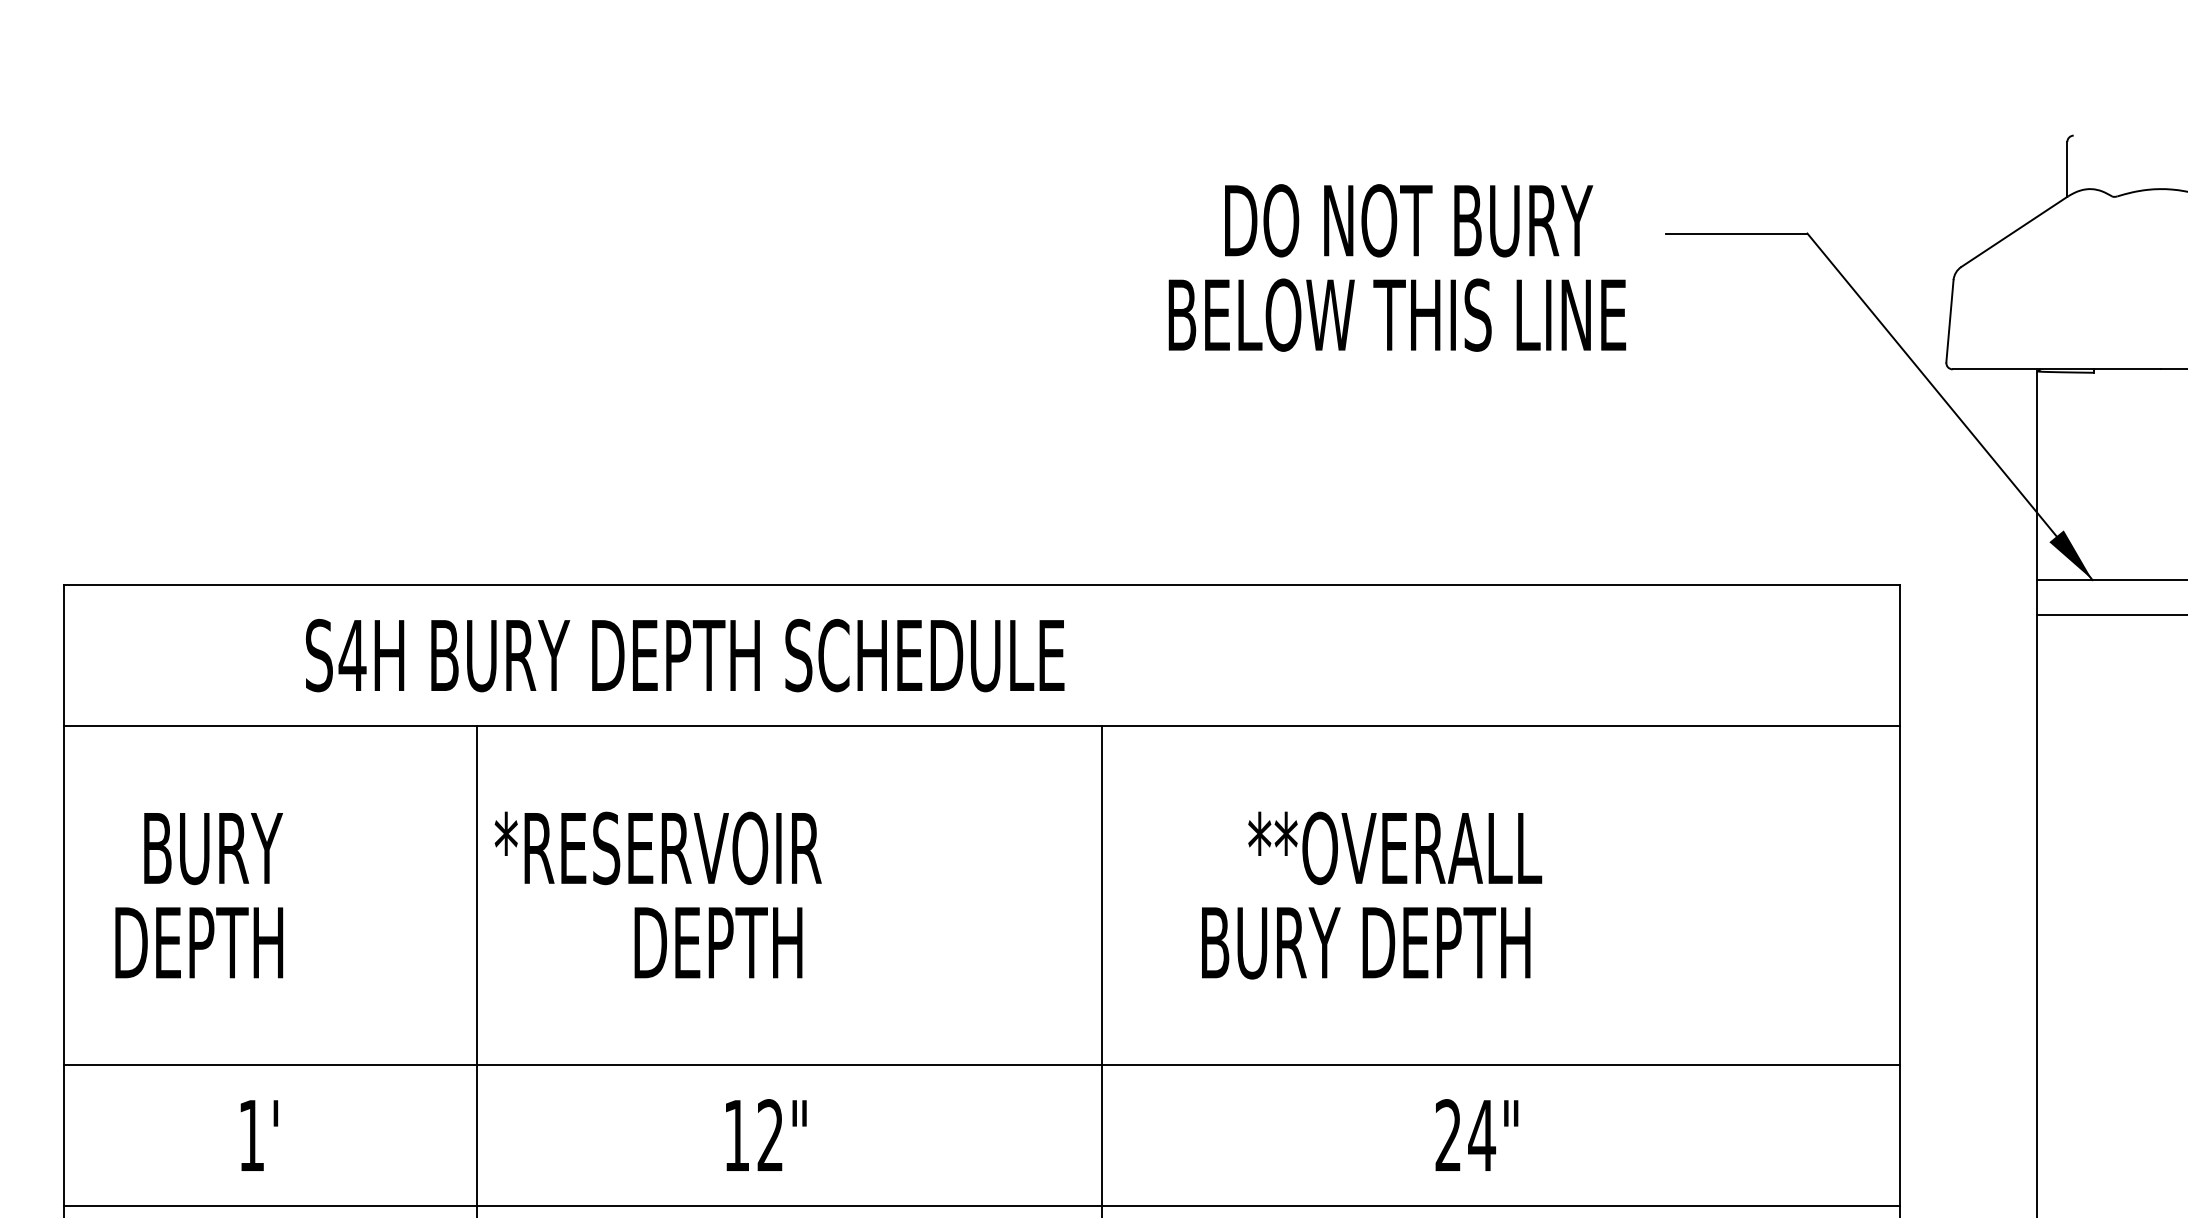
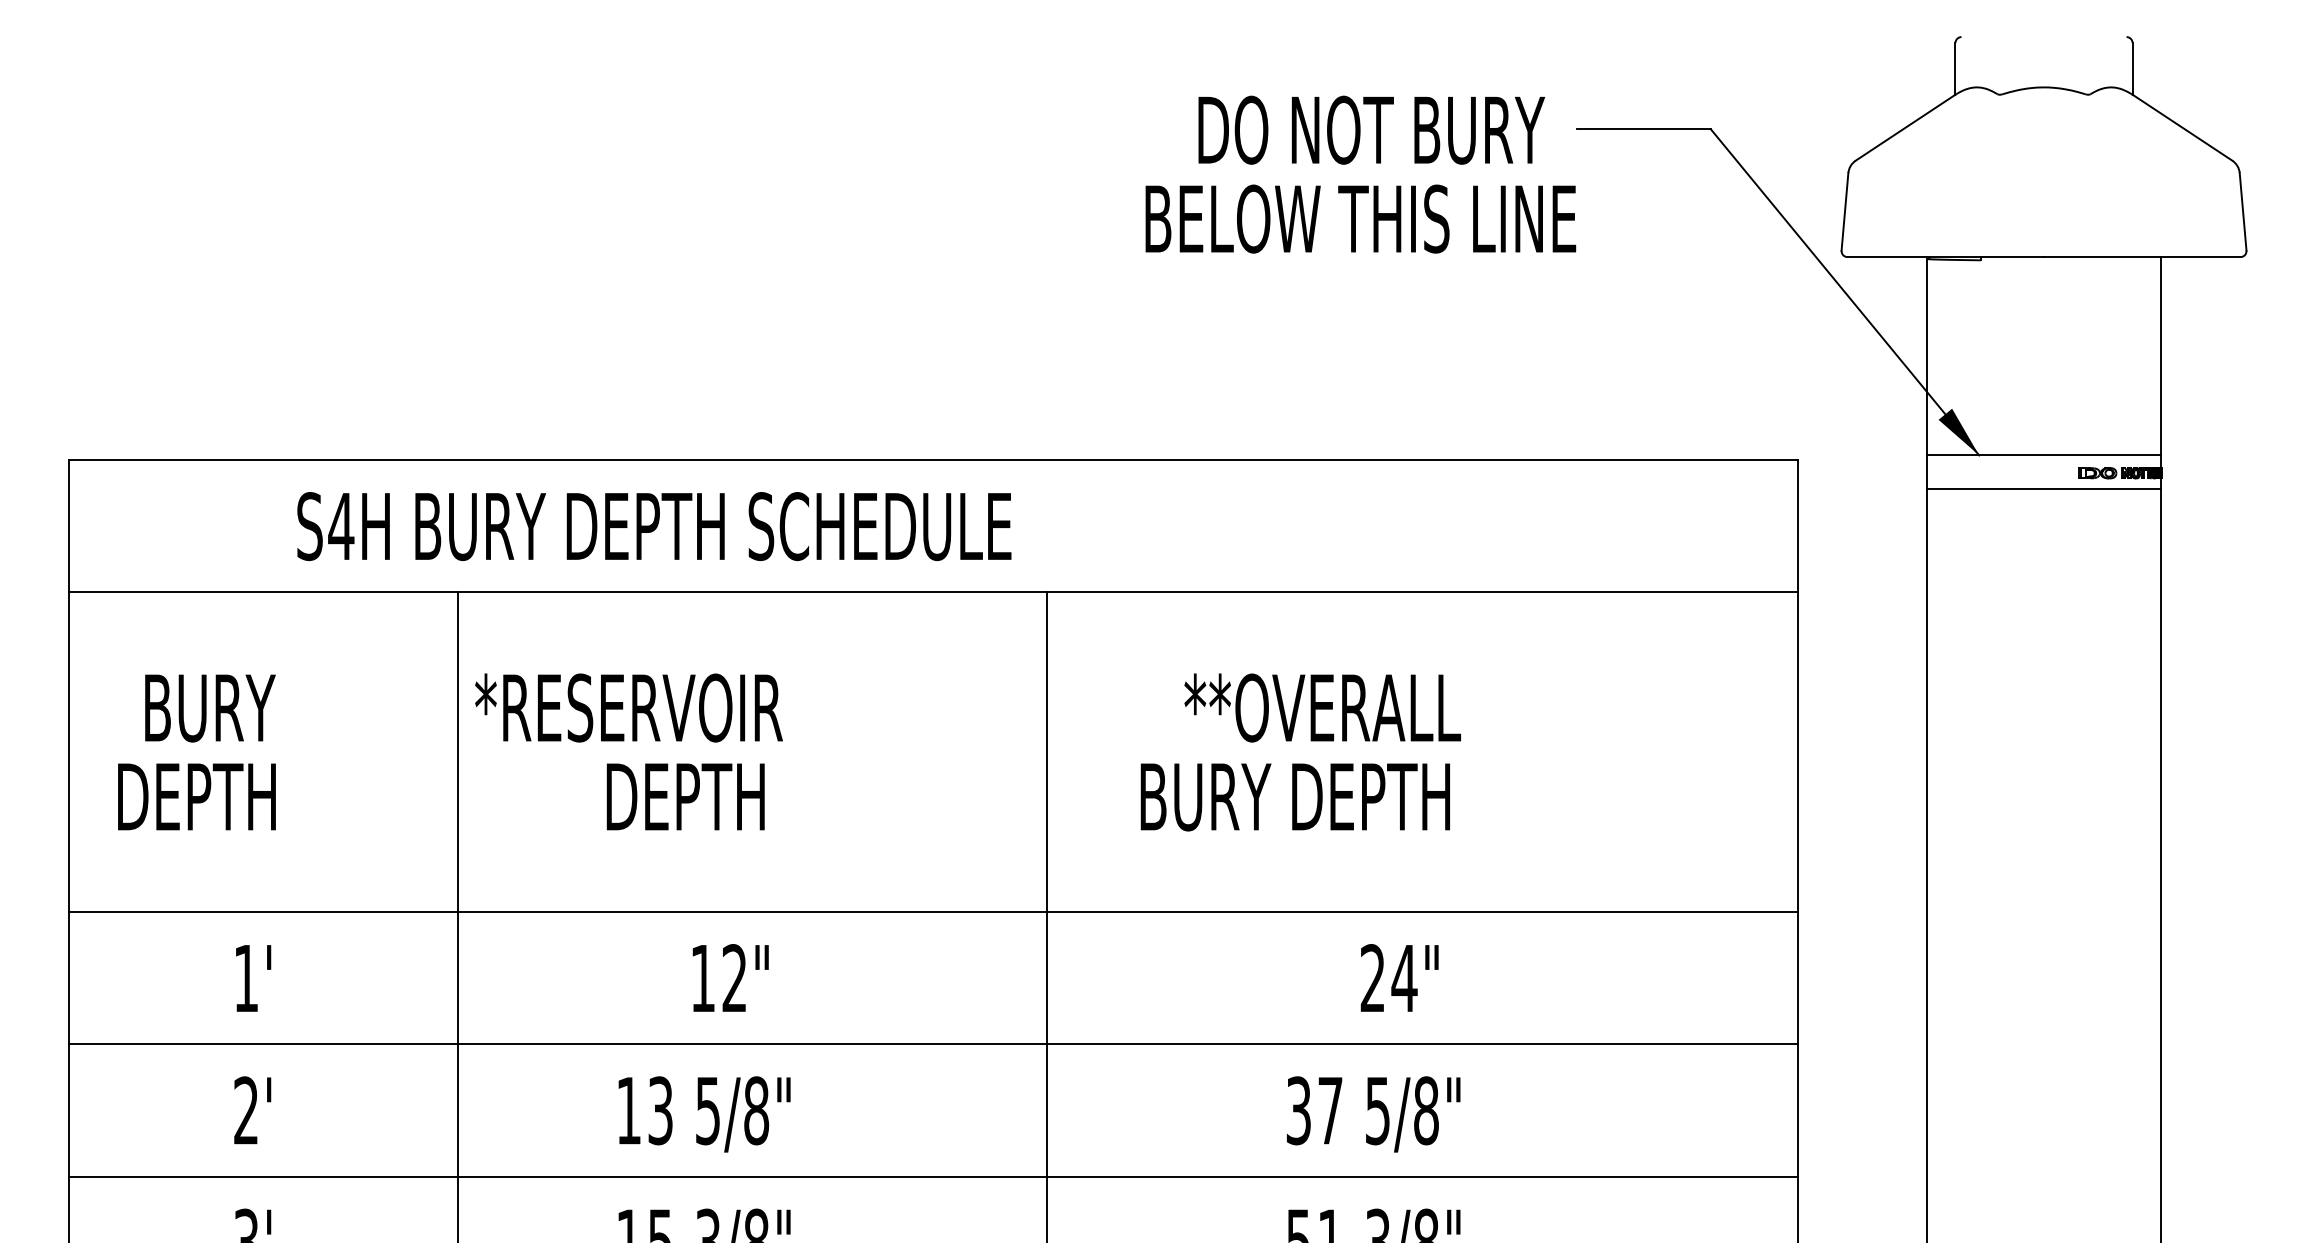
text: (1397, 267) -> (1360, 174), moved

